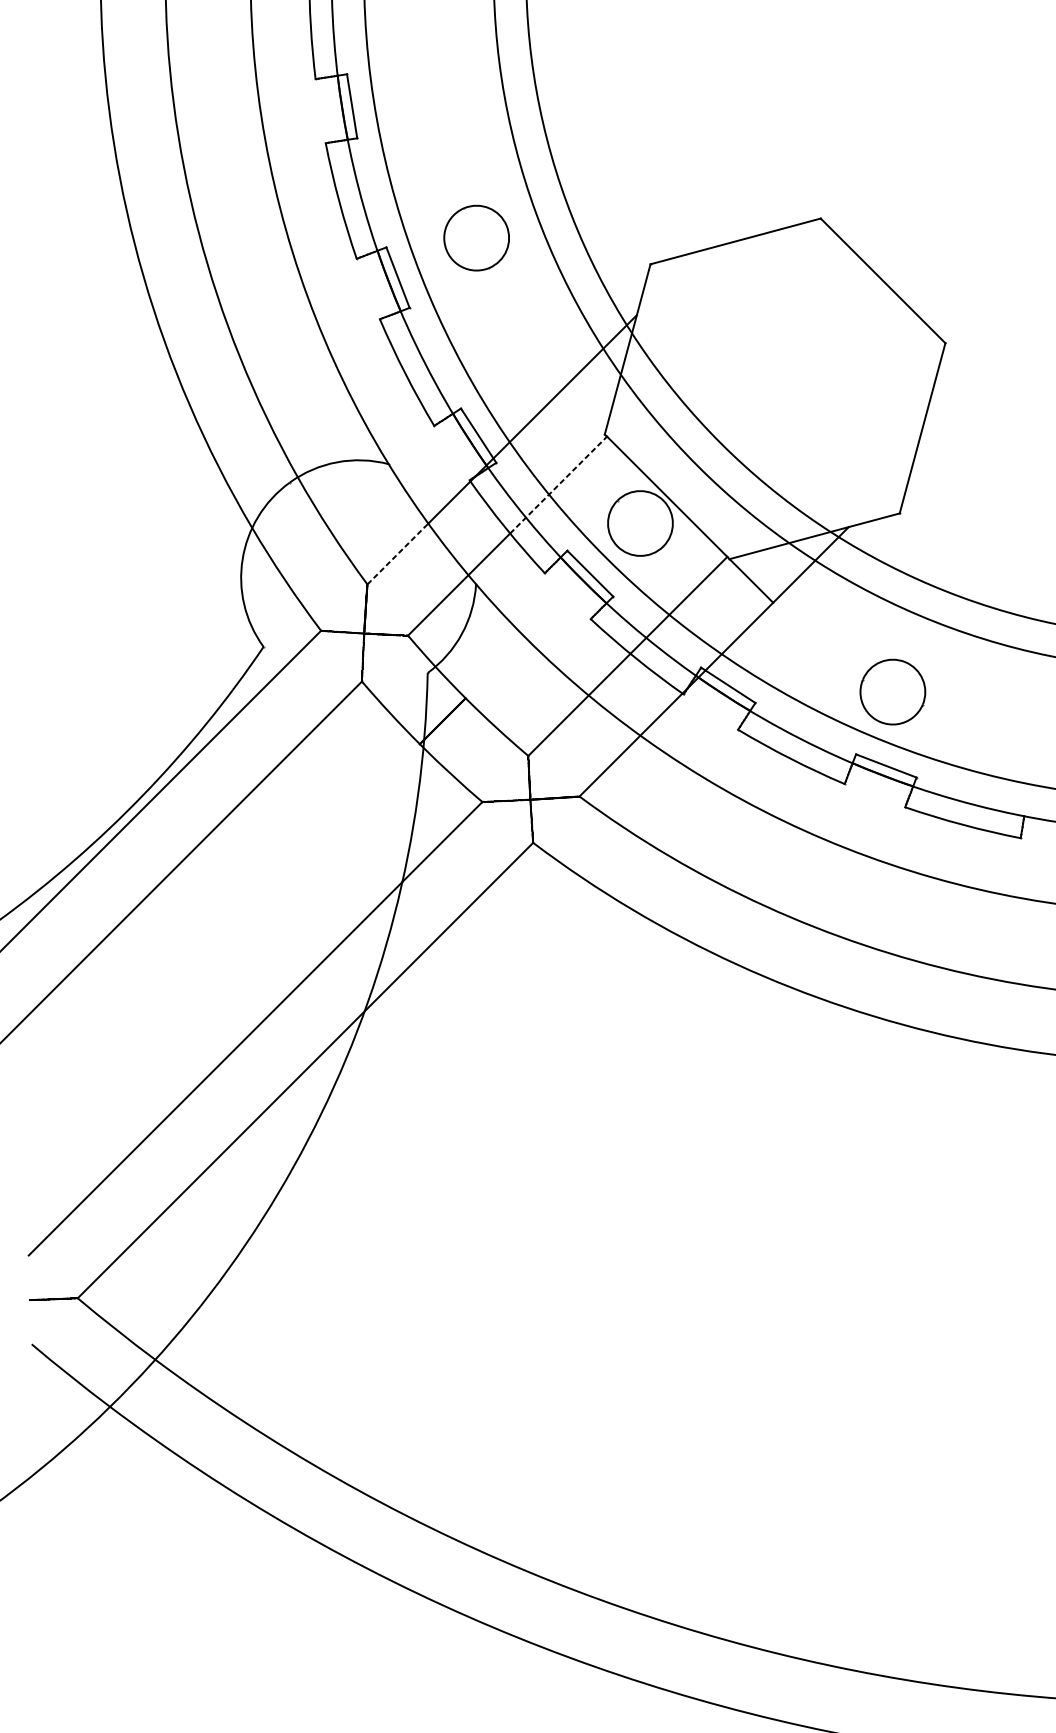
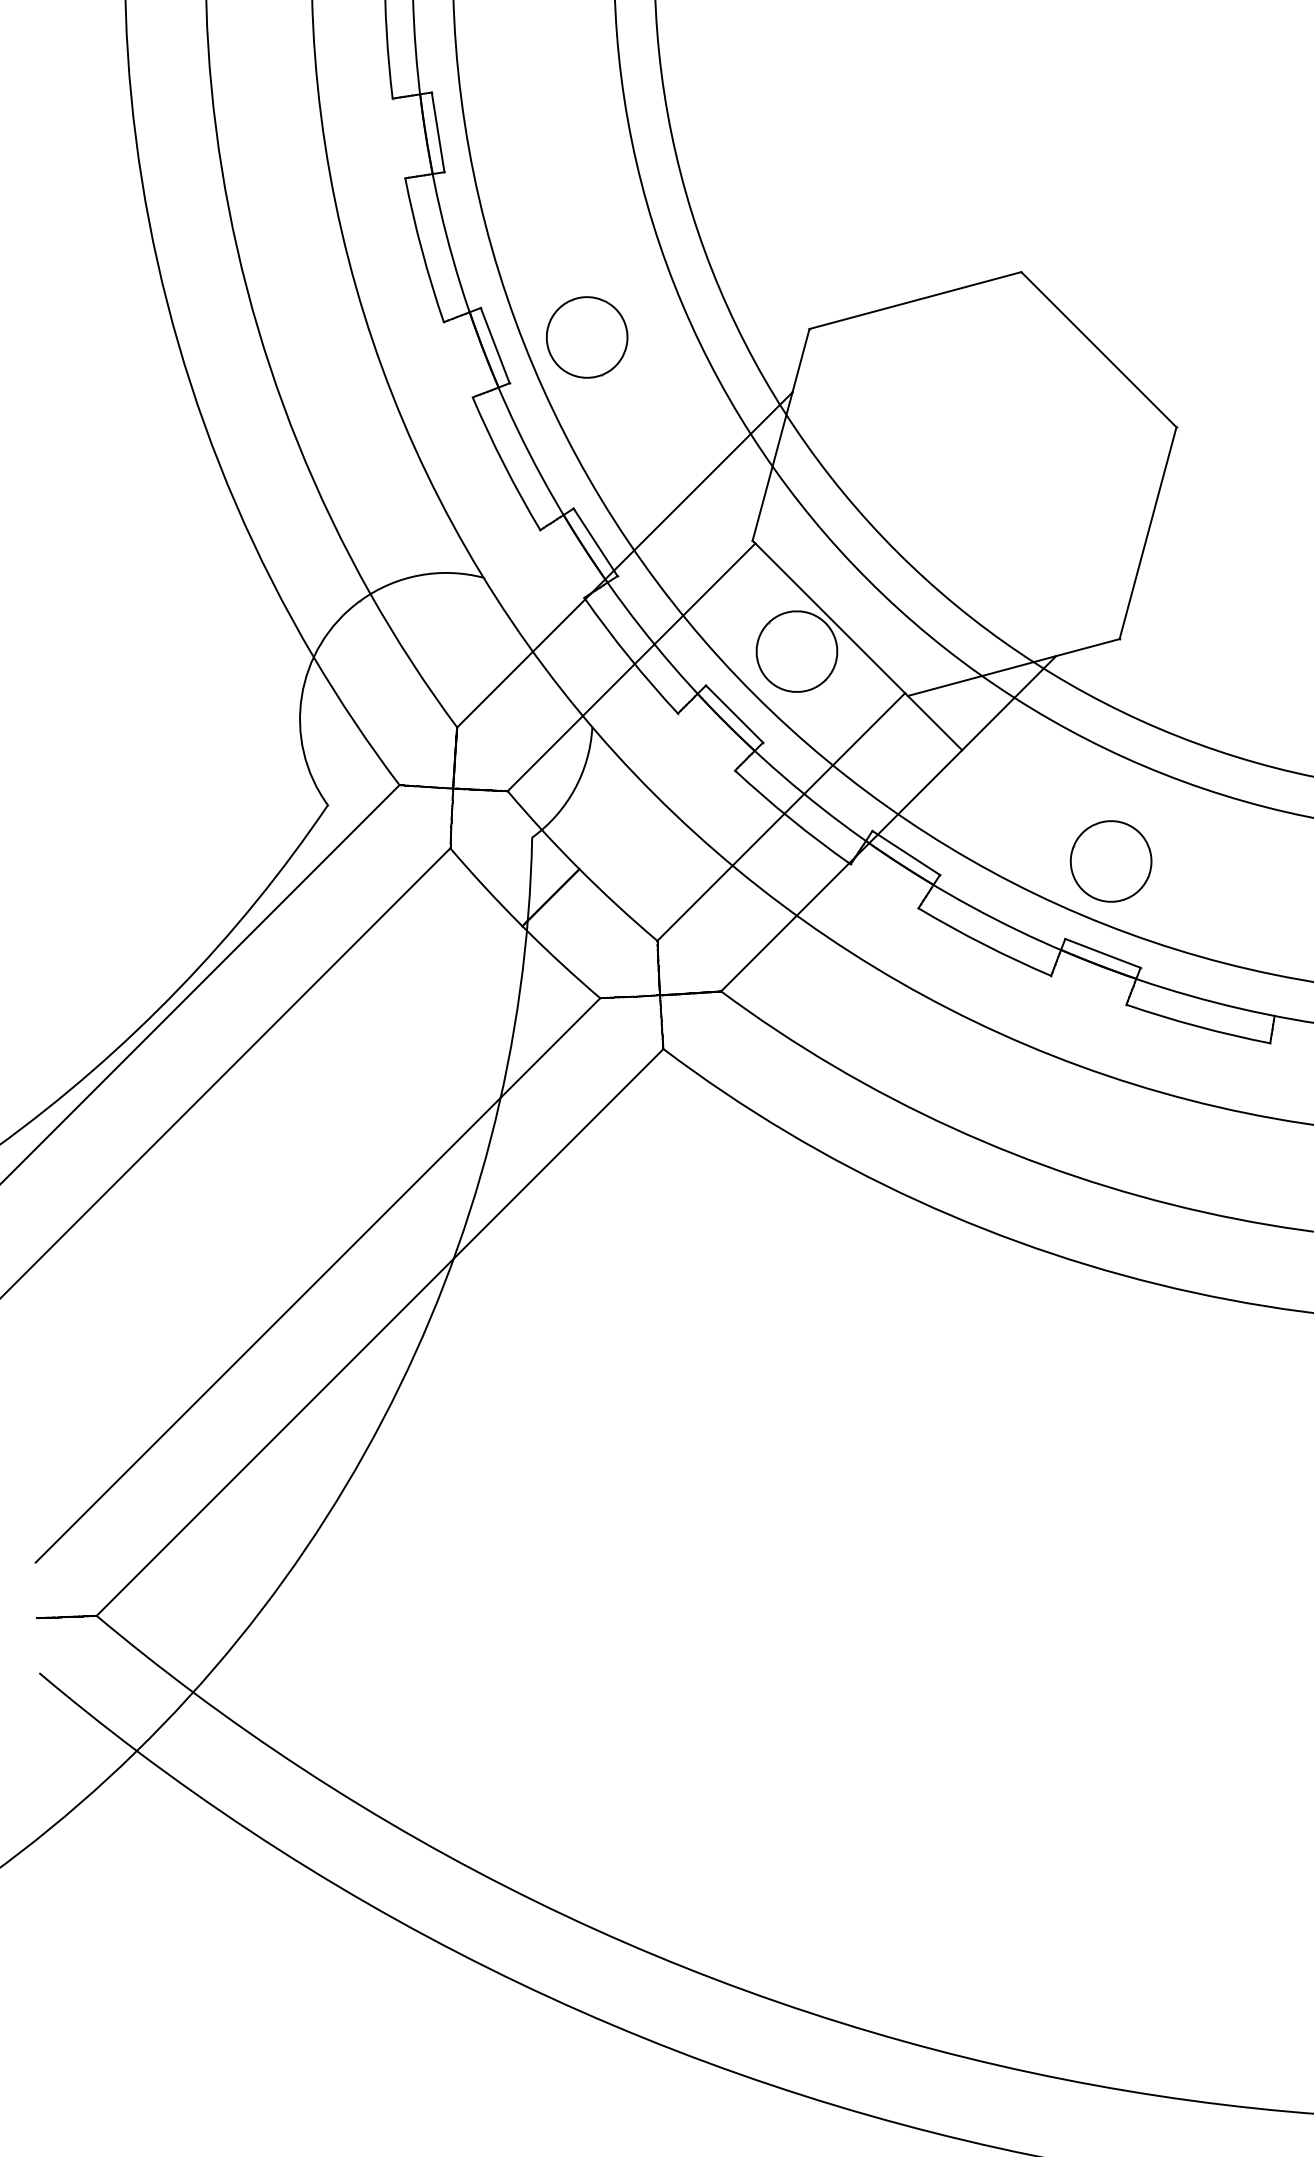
part: (476, 238) -> (587, 337), moved
line: (558, 484) -> (695, 603), dashed -> solid
line: (398, 553) -> (495, 689), dashed -> solid

